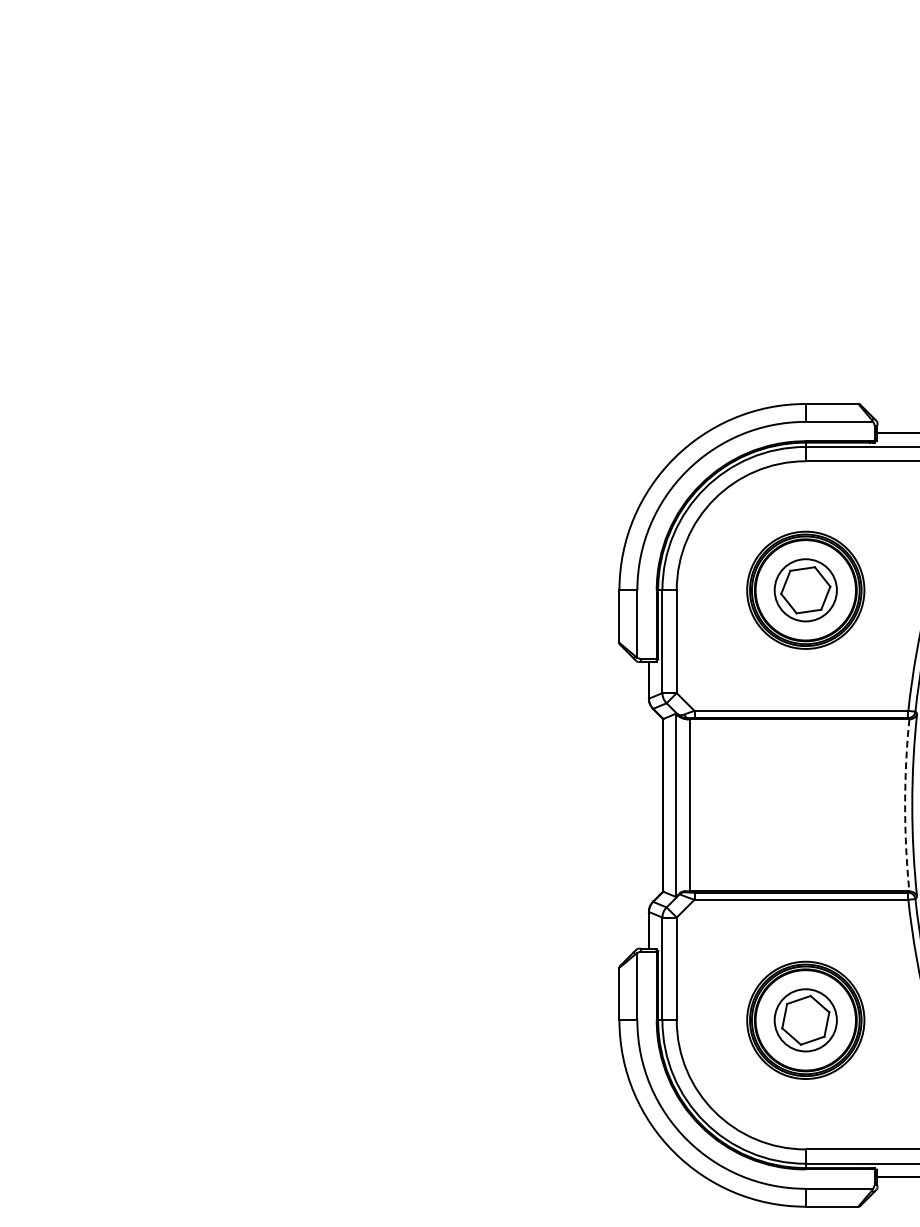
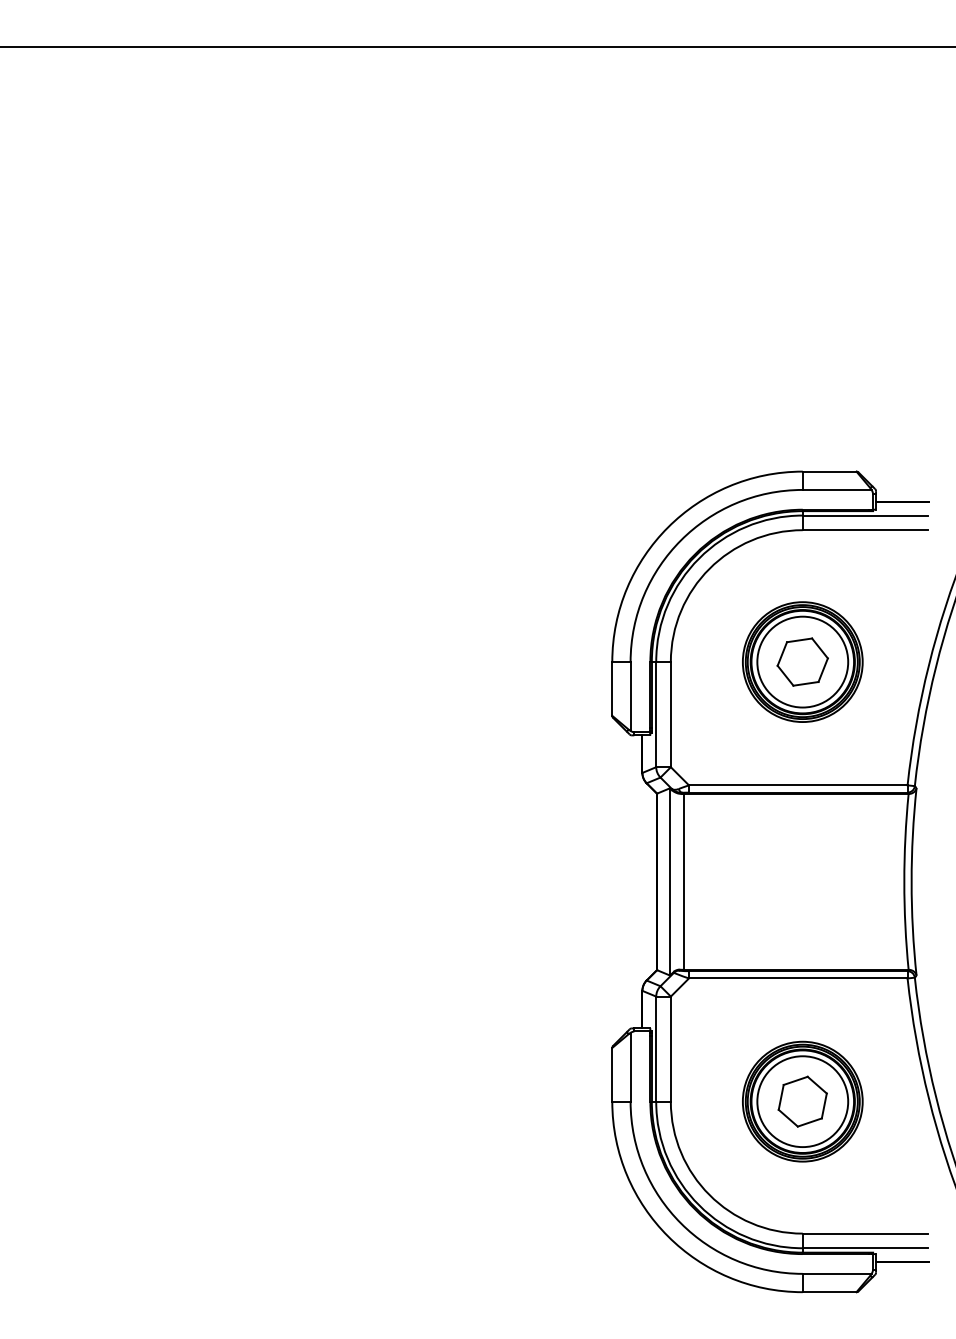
circle: (805, 589) -> (802, 661), size x1.43
arc: (905, 804) -> (904, 881), dashed -> solid
circle: (805, 1020) -> (802, 1101), size x1.43

